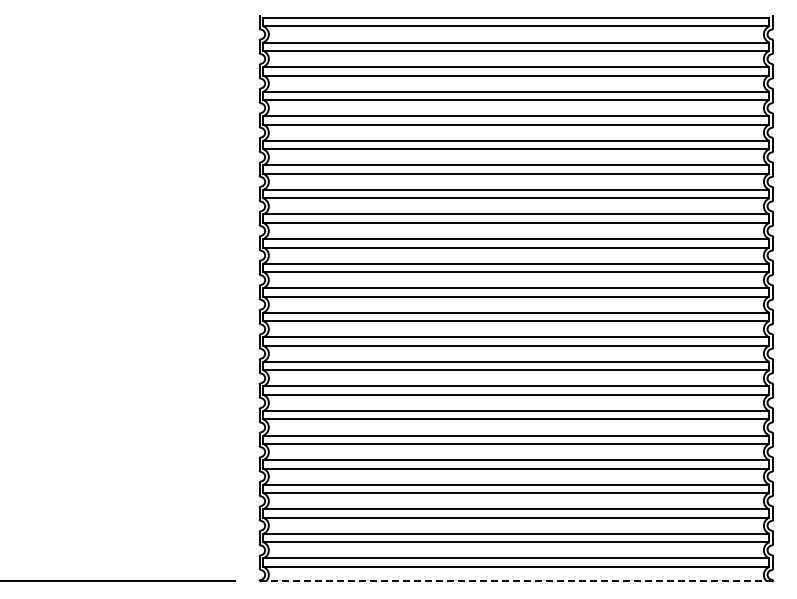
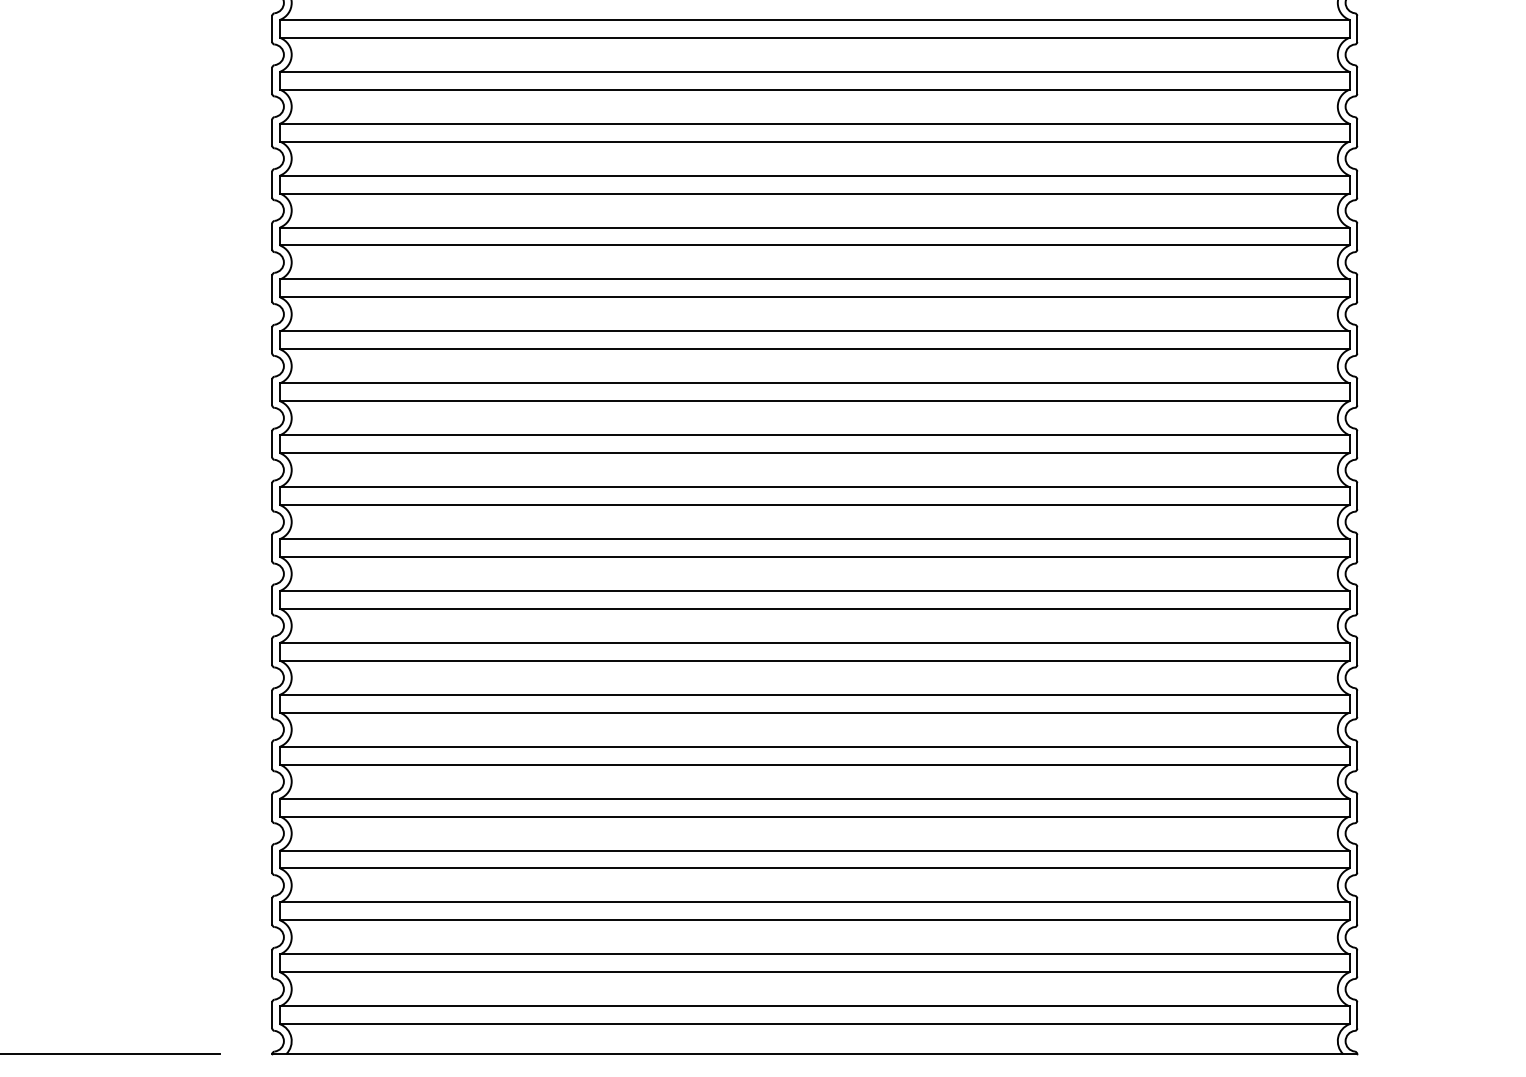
line: (516, 581) -> (815, 1055), dashed -> solid

